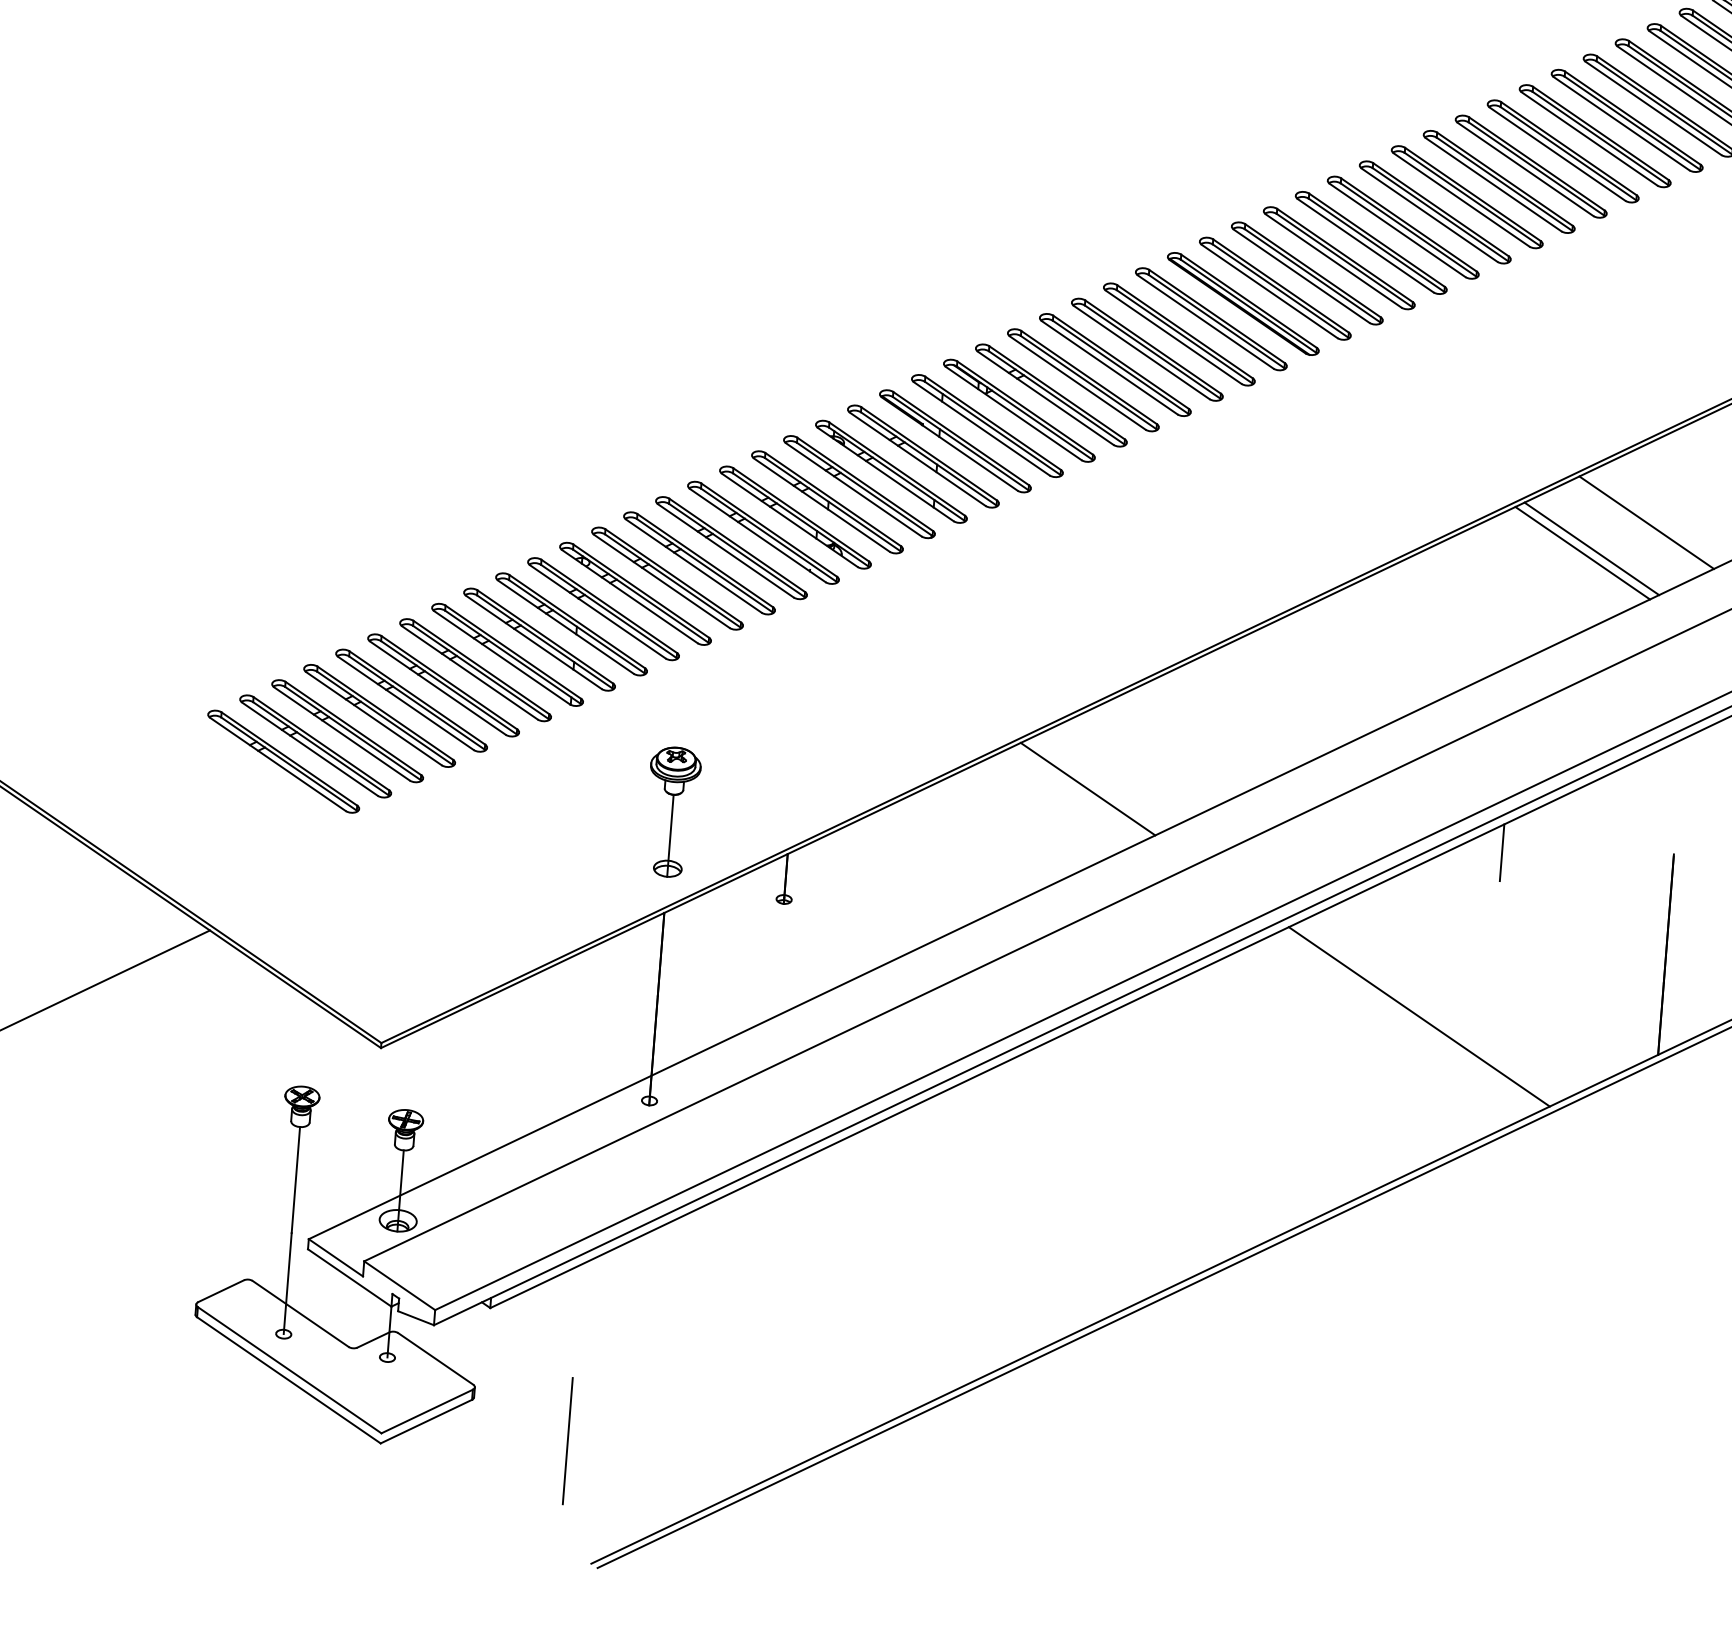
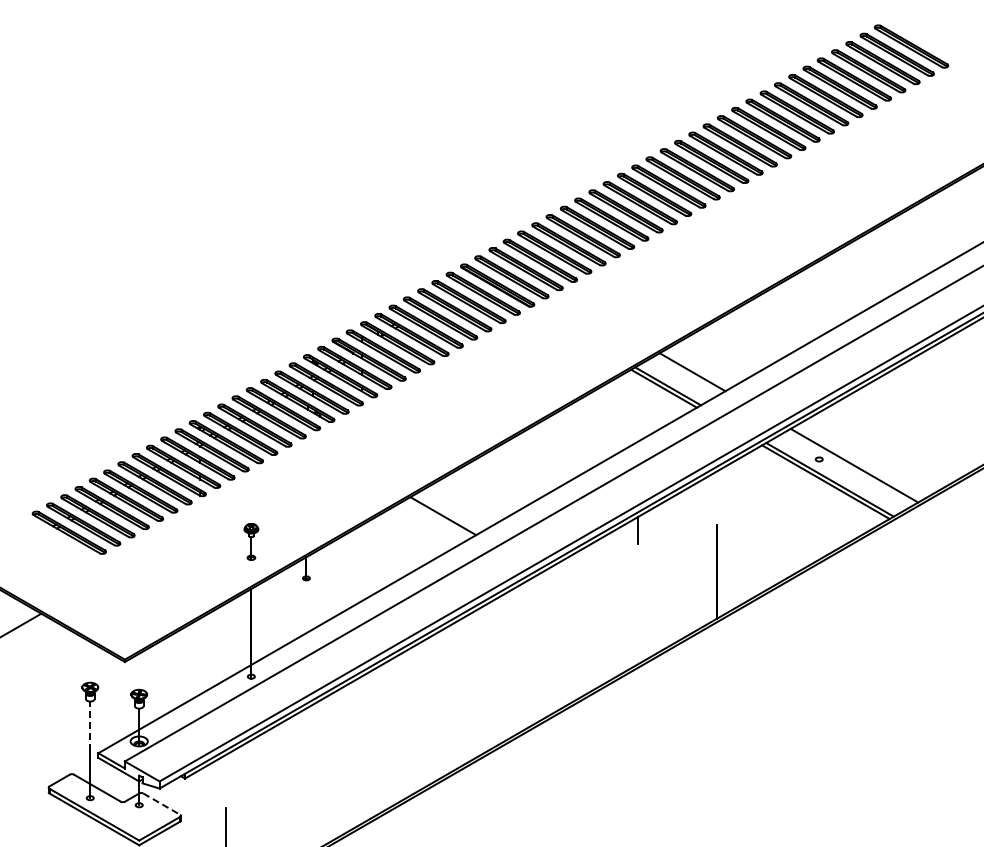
part: (672, 811) -> (251, 541), size x0.6
line: (1417, 1016) -> (604, 609), removed
line: (296, 1180) -> (90, 726), solid -> dashed
line: (437, 1359) -> (162, 804), solid -> dashed

